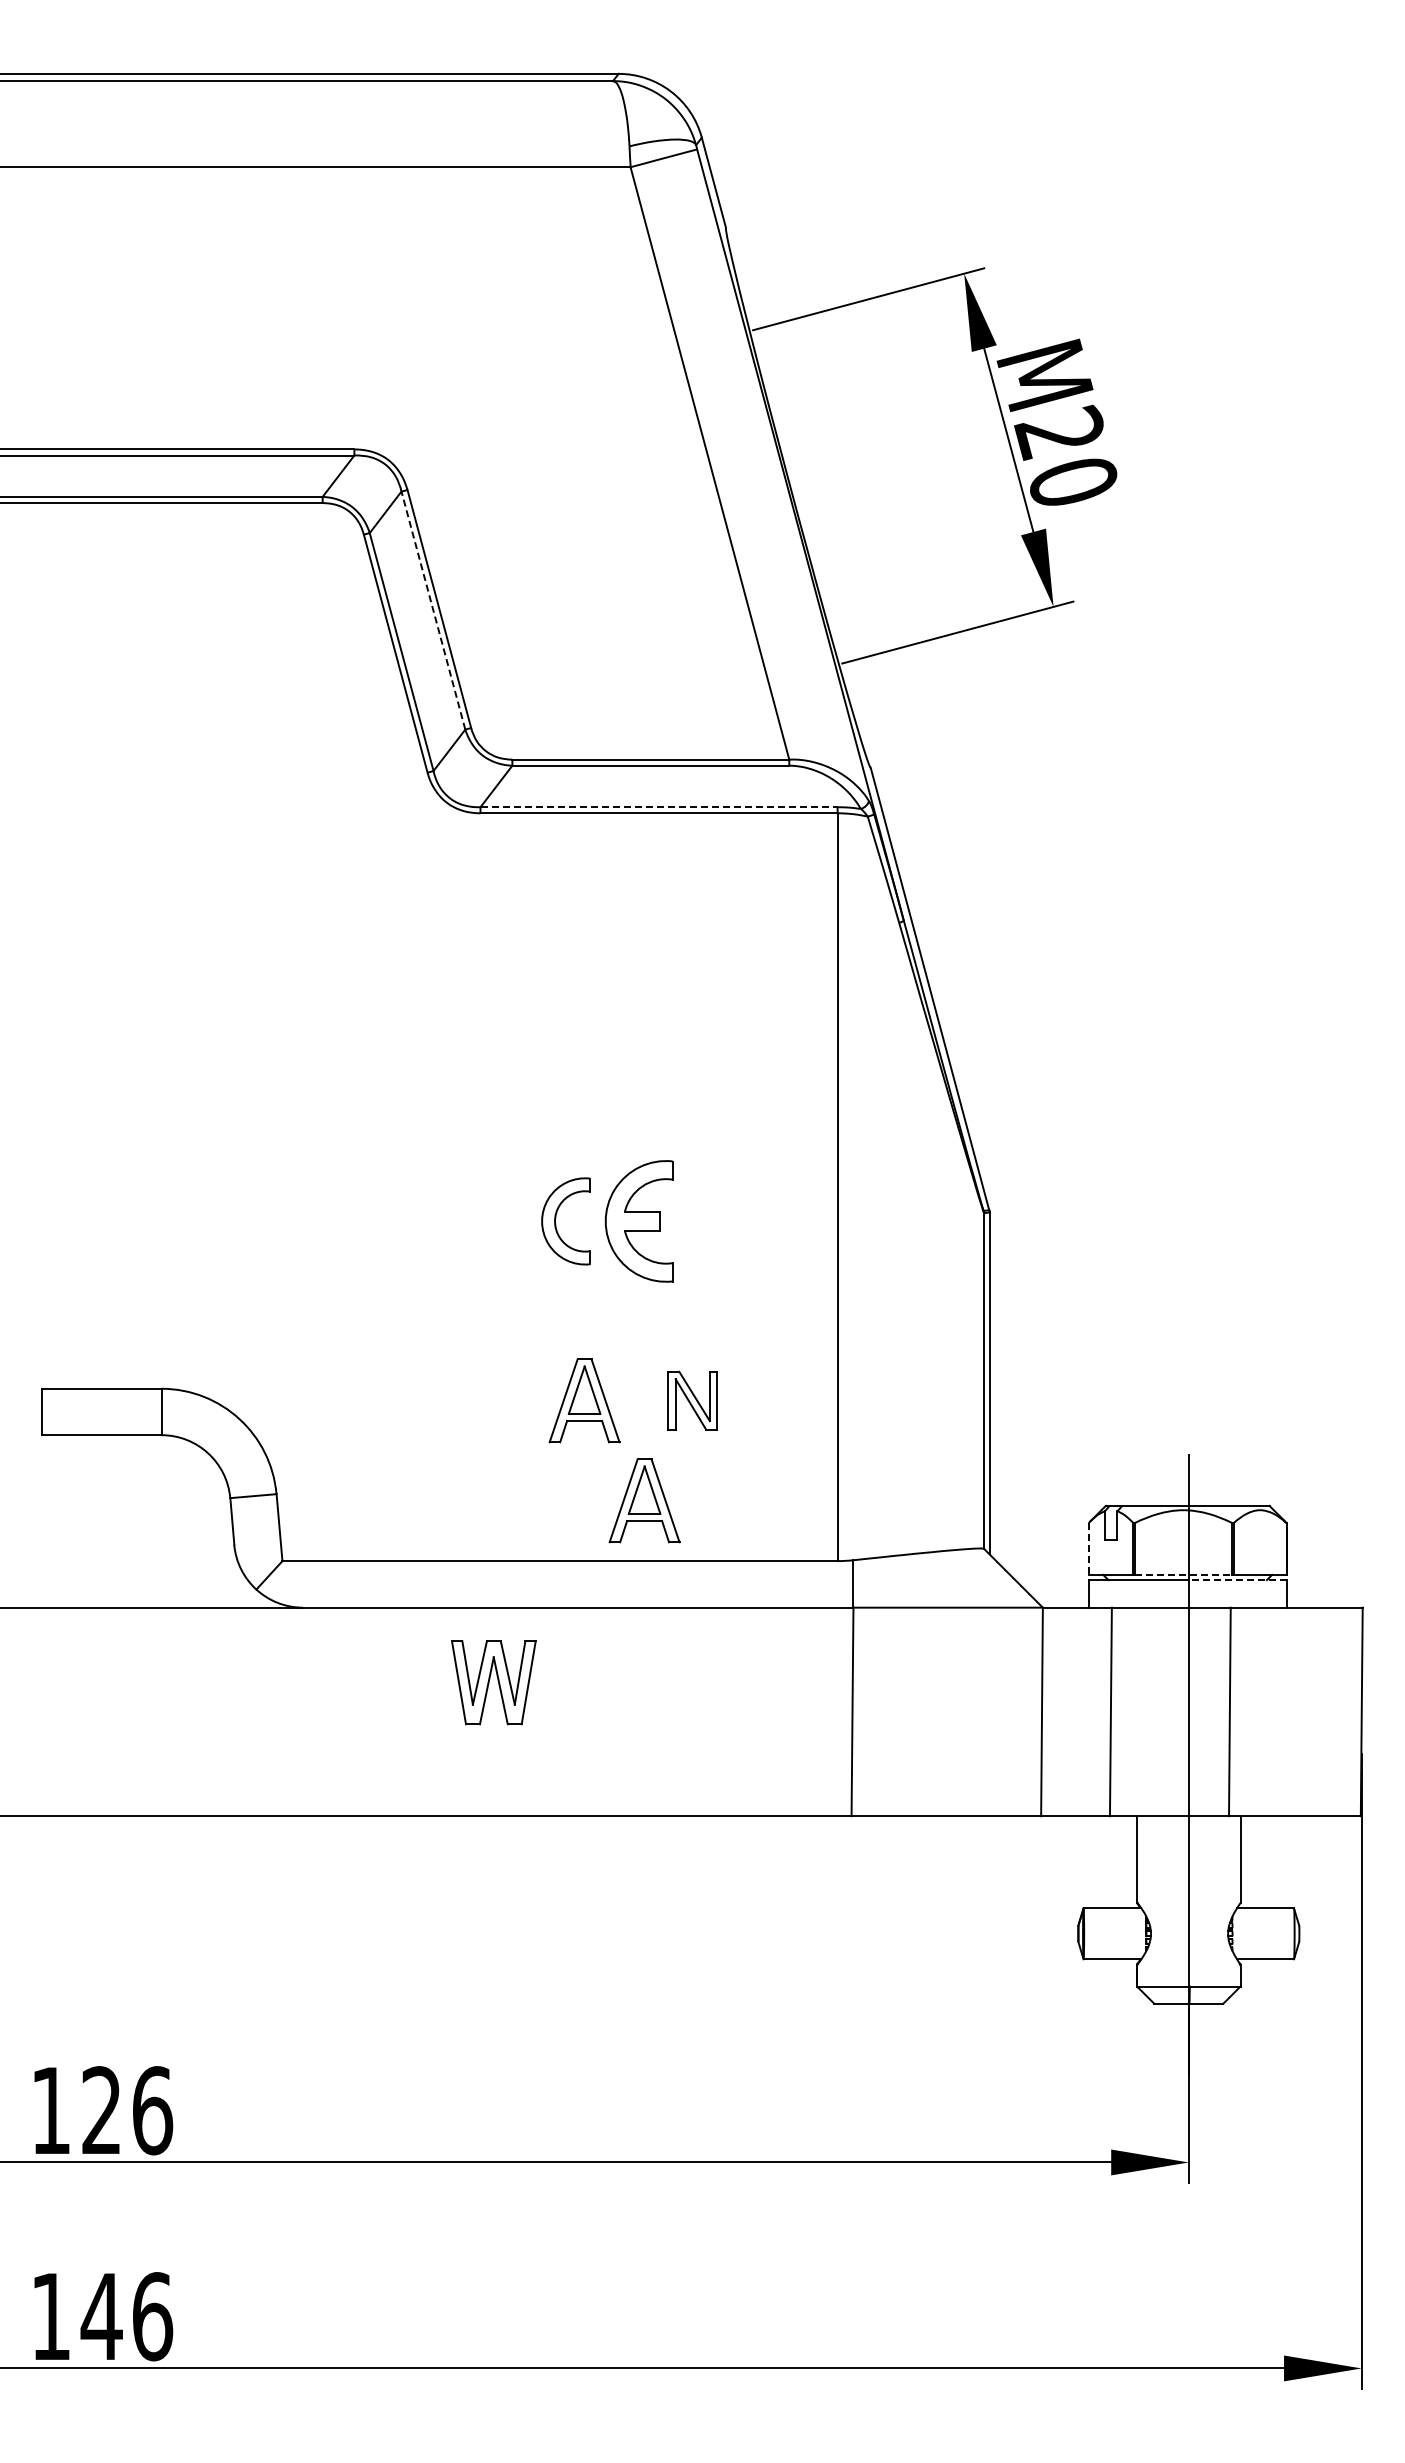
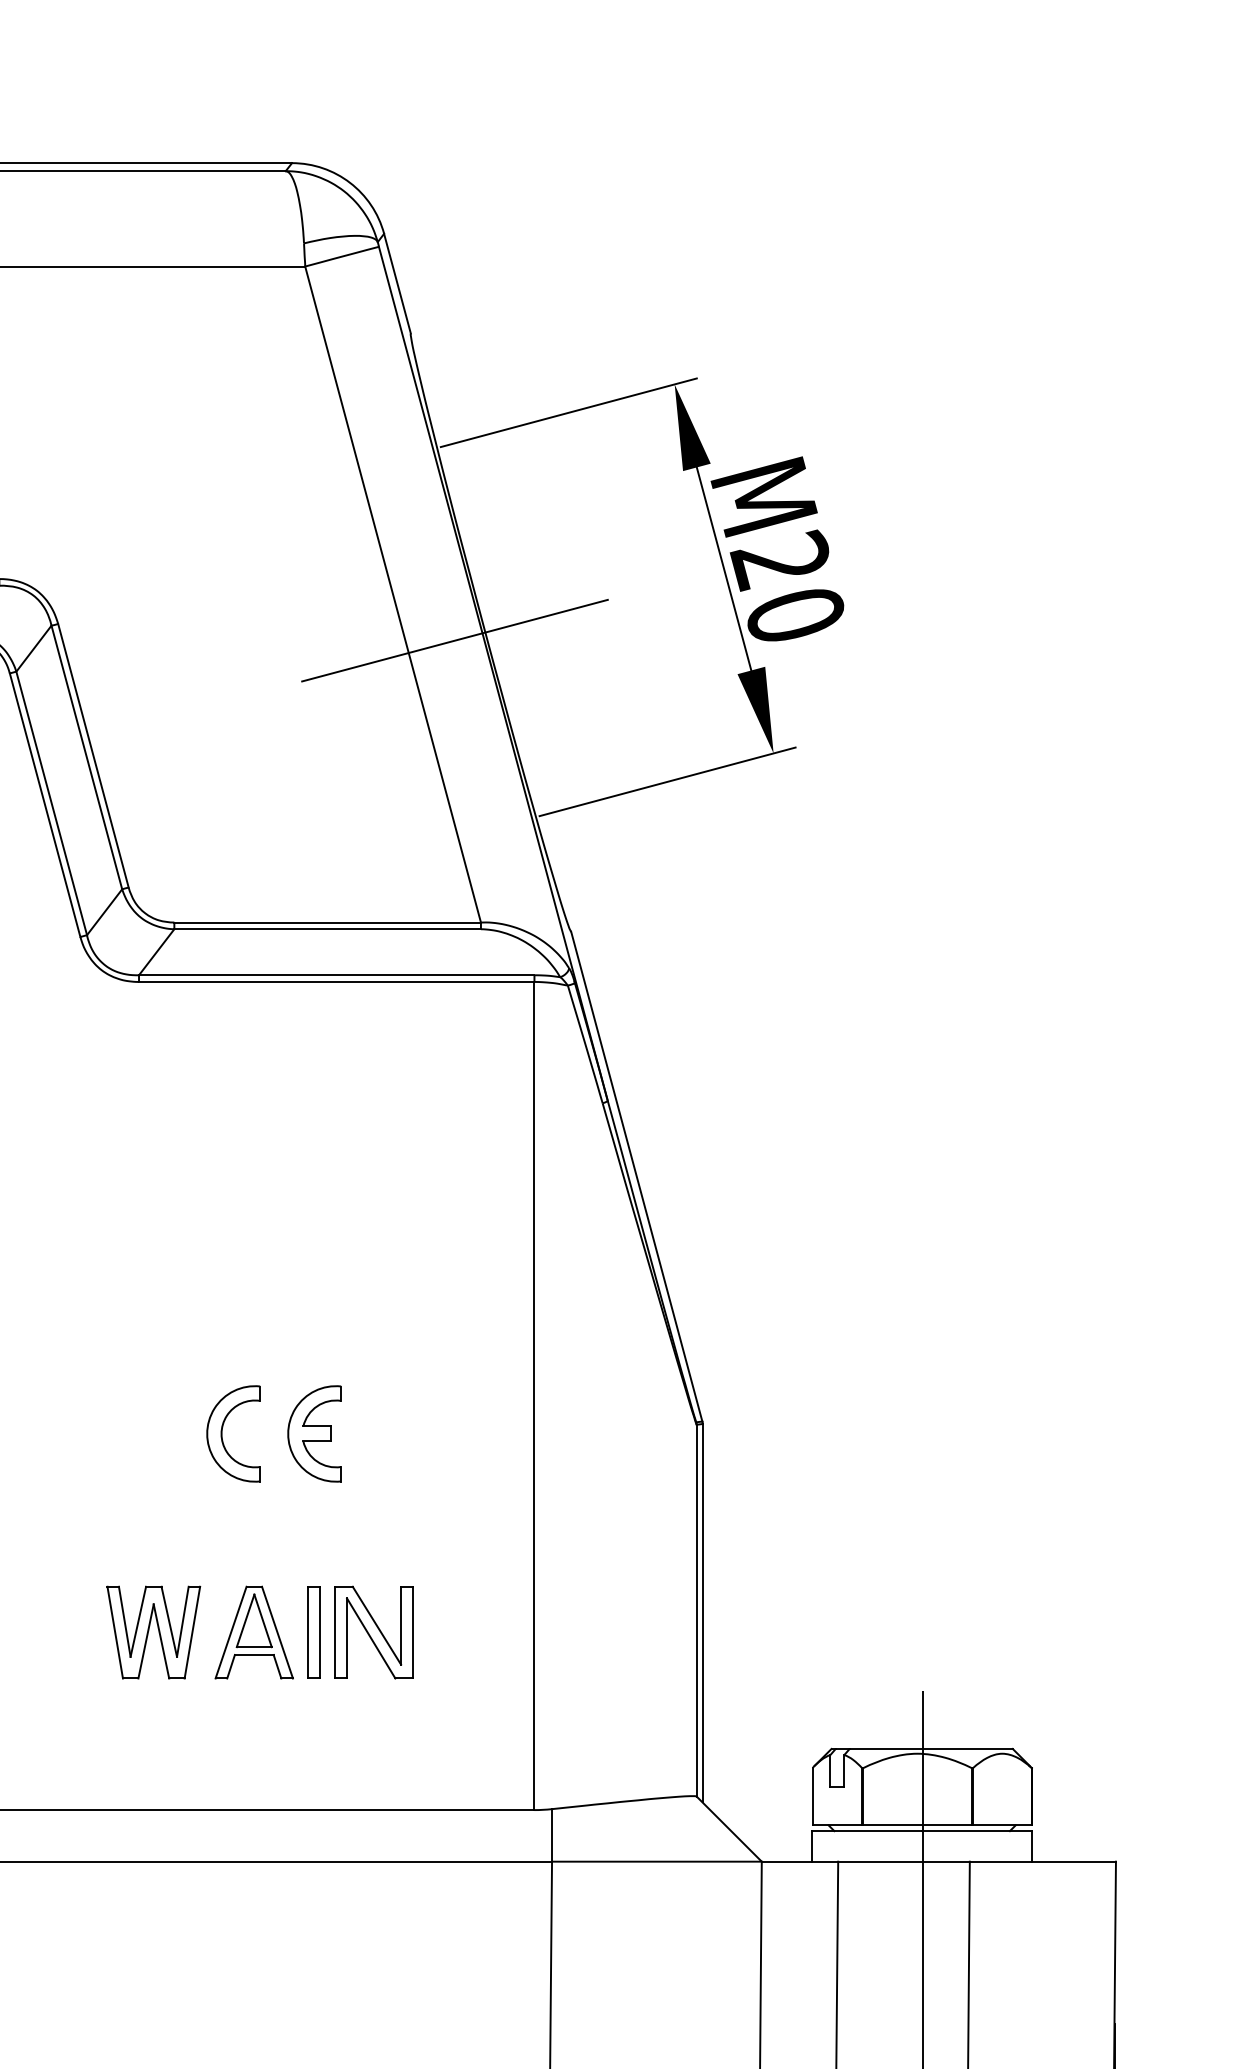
line: (765, 504) -> (454, 640), added
line: (433, 610) -> (86, 757), dashed -> solid
line: (659, 807) -> (337, 975), dashed -> solid
part: (638, 1221) -> (313, 1434), size x0.71
part: (638, 1400) -> (313, 1632), added
part: (692, 1400) -> (373, 1632), size x1.43
part: (644, 1500) -> (320, 1742), removed
line: (1088, 1549) -> (812, 1797), dashed -> solid
line: (1183, 1574) -> (917, 1824), dashed -> solid
line: (1237, 1580) -> (977, 1831), dashed -> solid
part: (493, 1682) -> (153, 1632), moved

